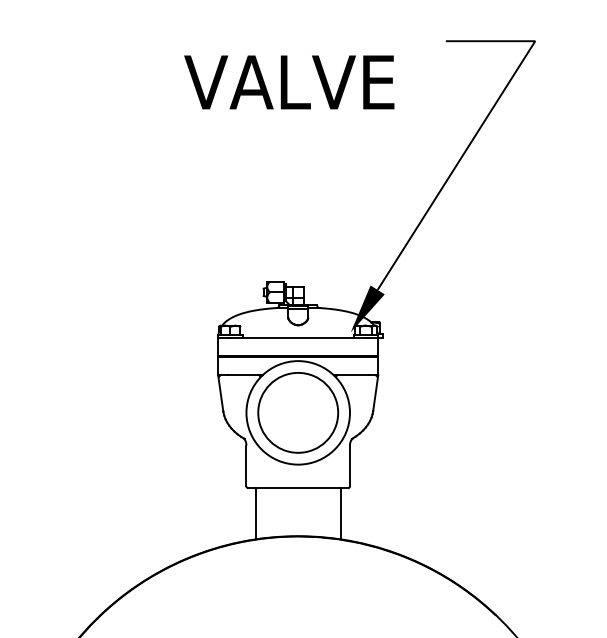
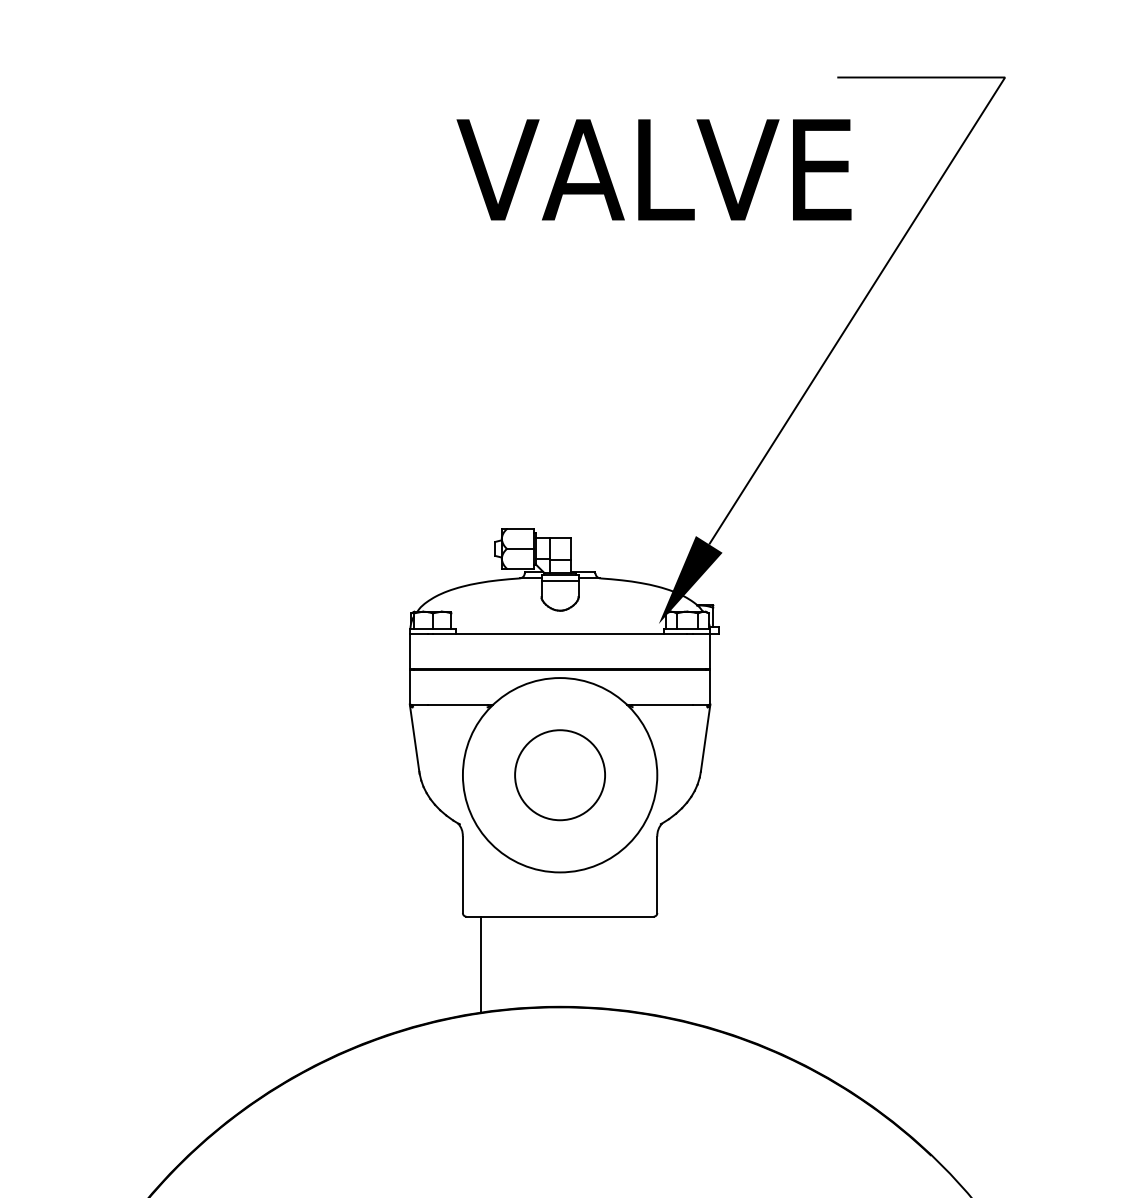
text: (289, 82) -> (654, 170), moved
circle: (298, 412) -> (560, 774), size x0.6
line: (340, 513) -> (639, 964), removed

